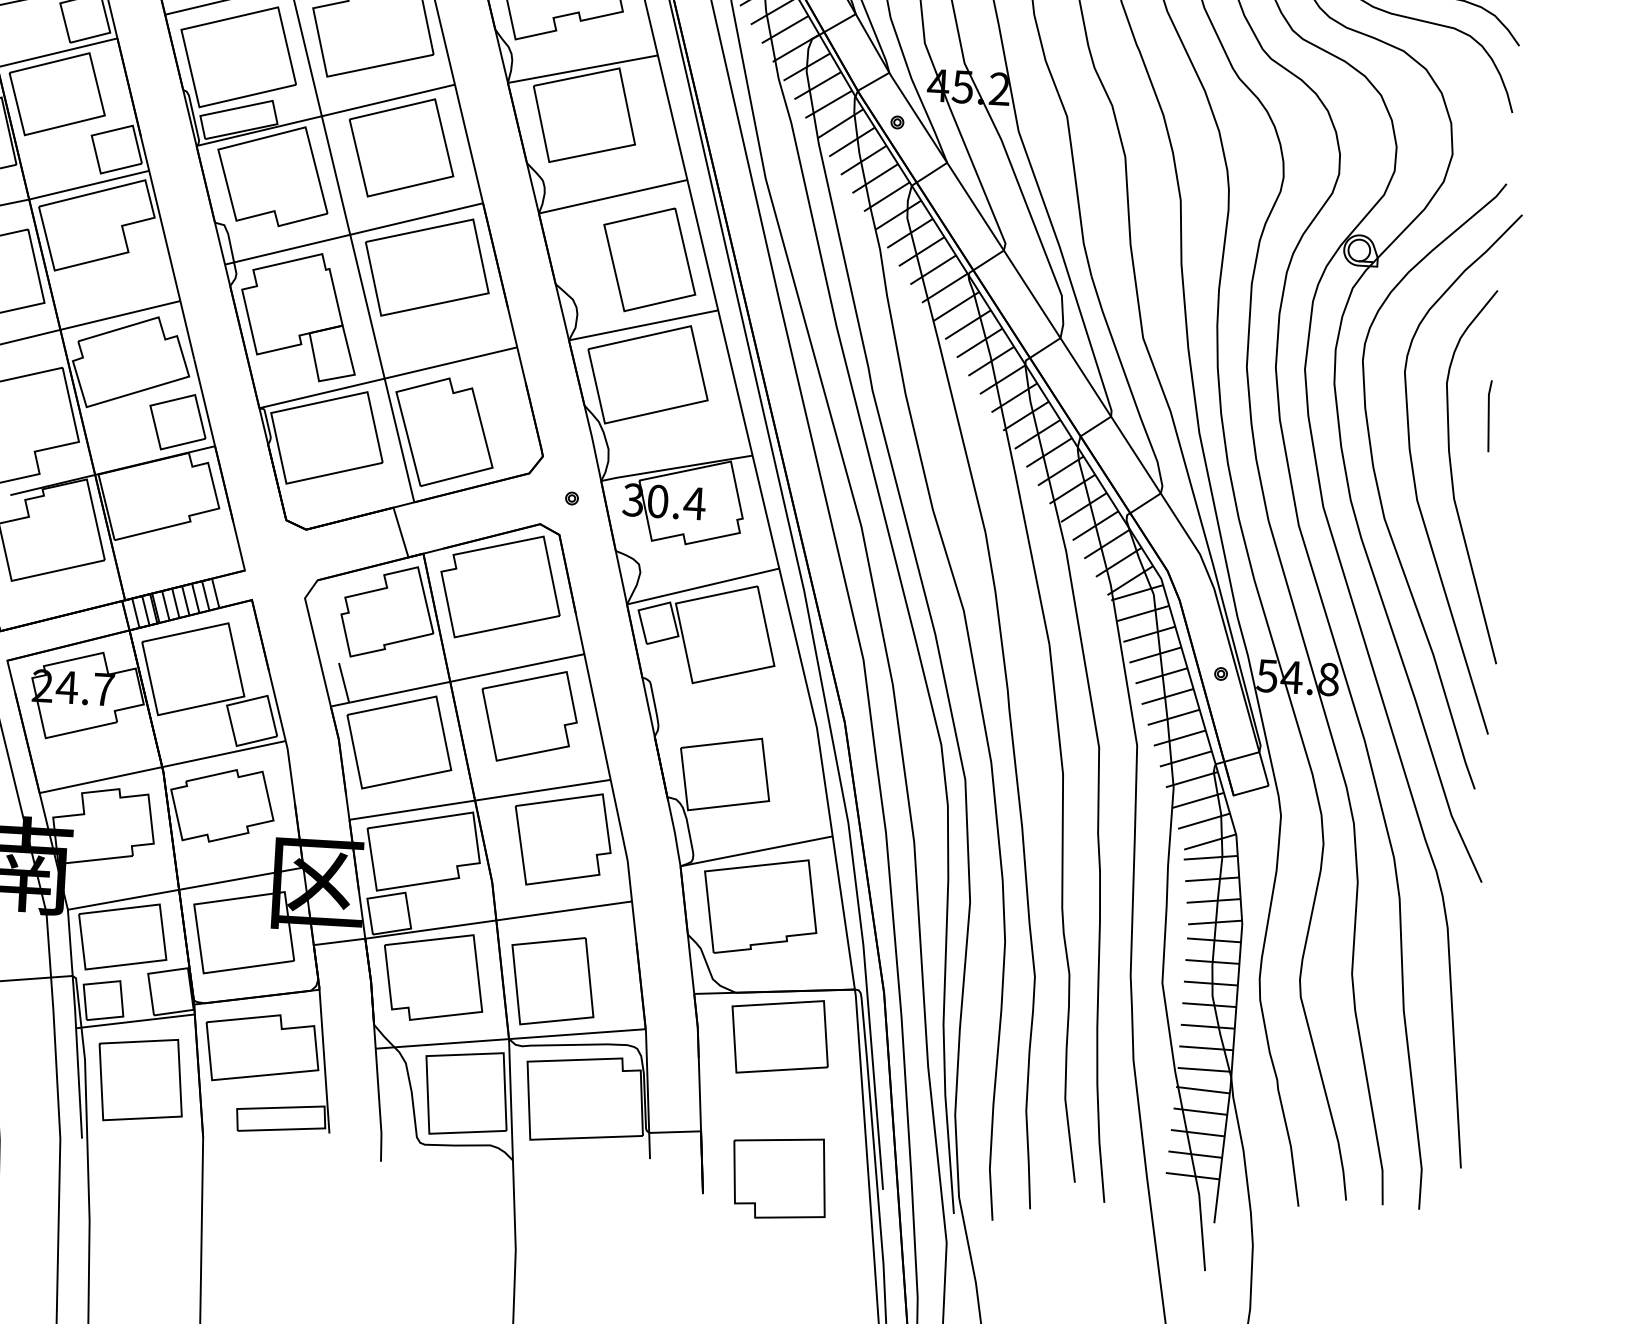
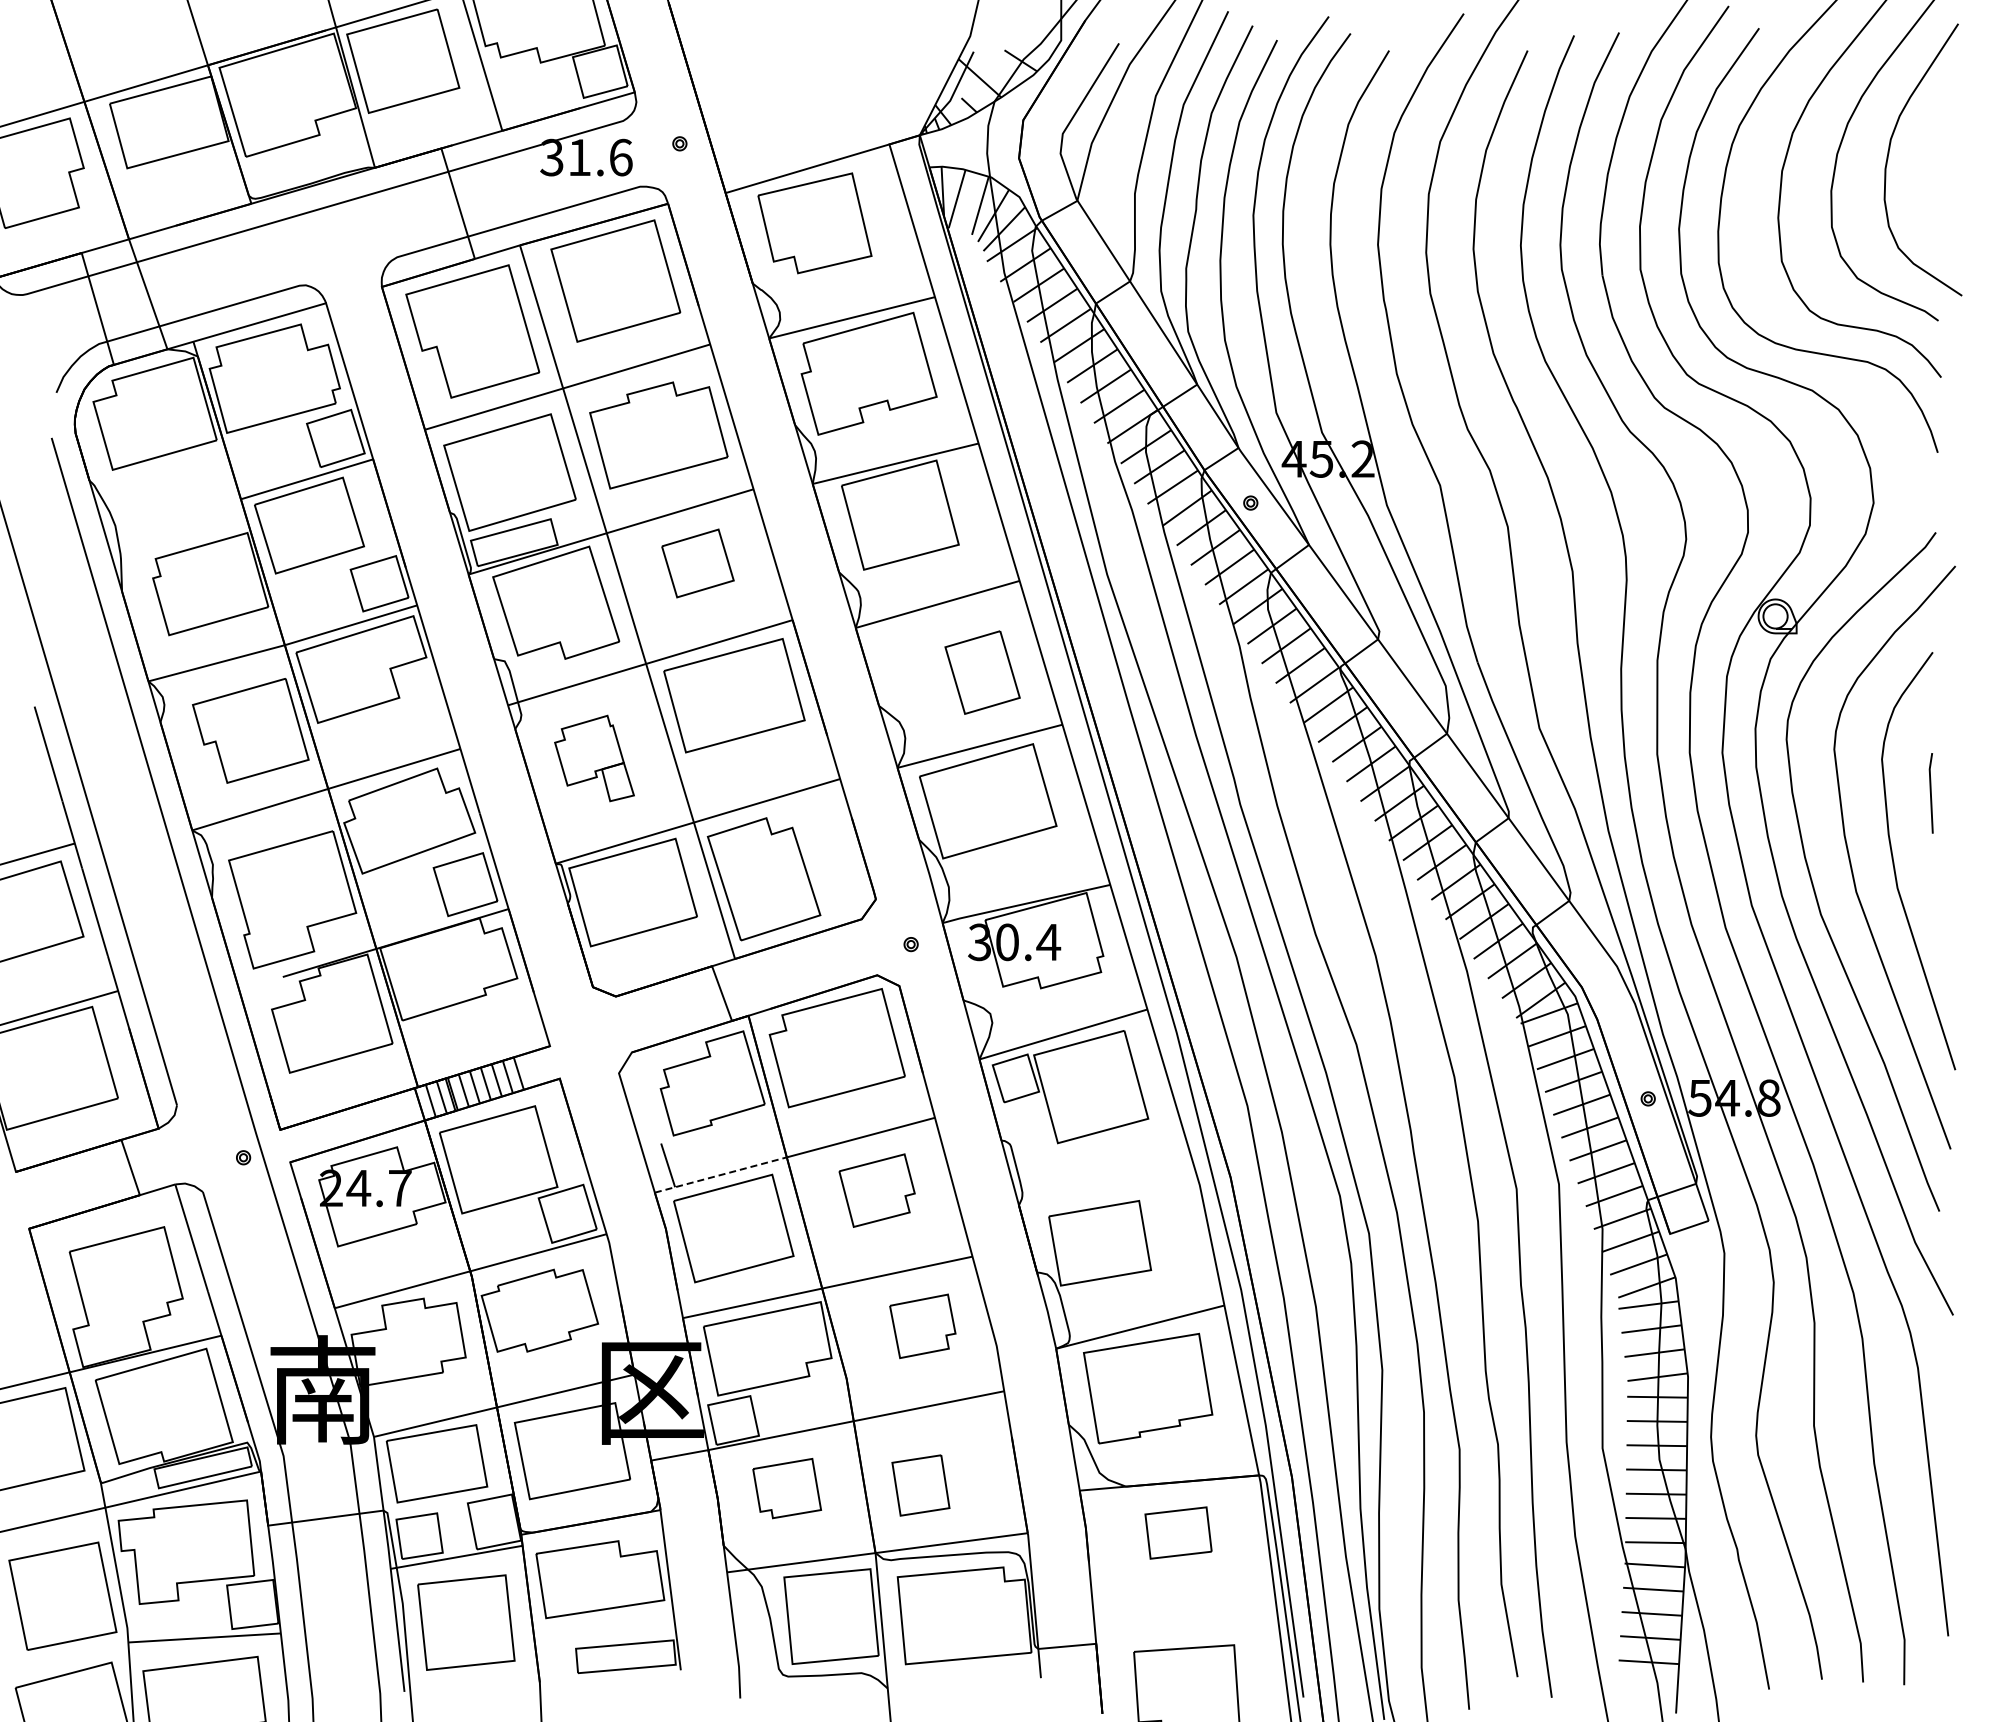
part: (401, 147) -> (697, 563), size x0.6
part: (649, 259) -> (982, 672), size x0.7
part: (299, 316) -> (594, 758), size x0.6
line: (390, 694) -> (720, 1175), solid -> dashed
part: (528, 715) -> (876, 1190), size x0.7
part: (562, 839) -> (922, 1326), size x0.6
part: (432, 976) -> (786, 1488), size x0.6
part: (552, 981) -> (920, 1485), size x0.6
part: (780, 1036) -> (1178, 1532), size x0.6

